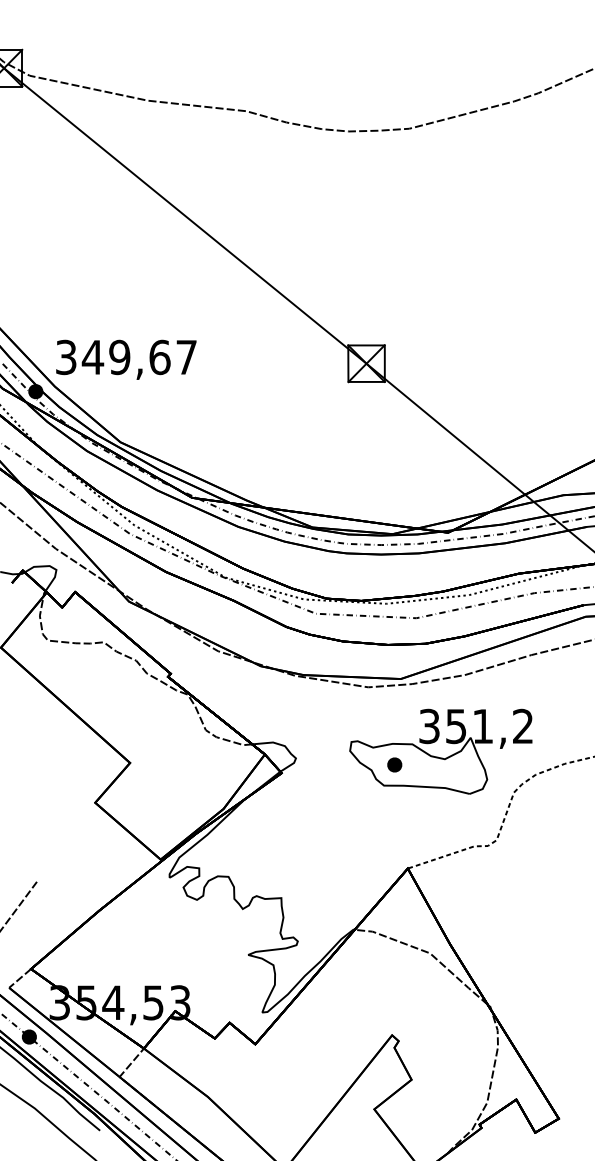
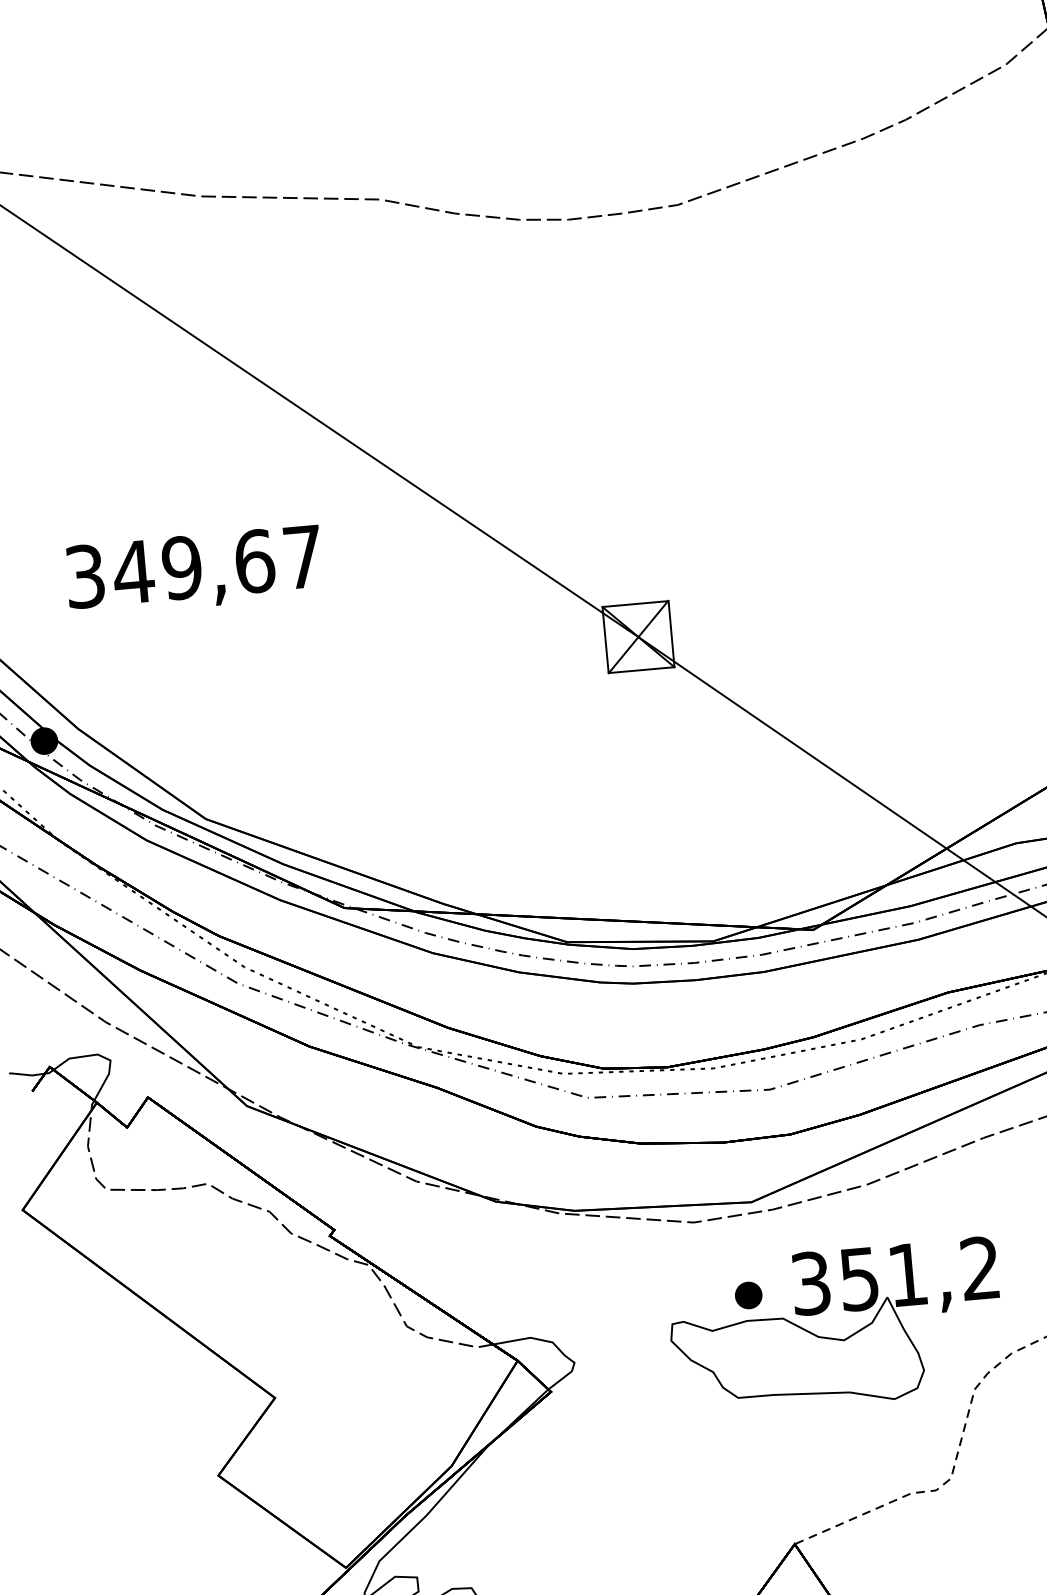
text: (126, 359) -> (194, 570), moved
part: (394, 764) -> (748, 1294), moved

